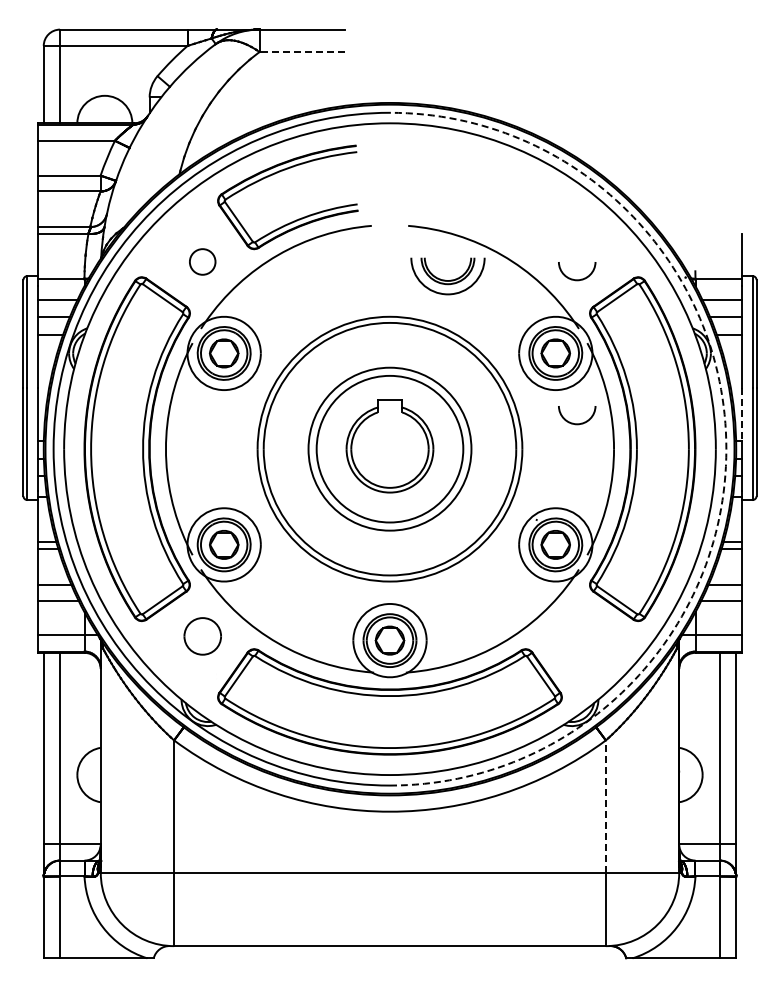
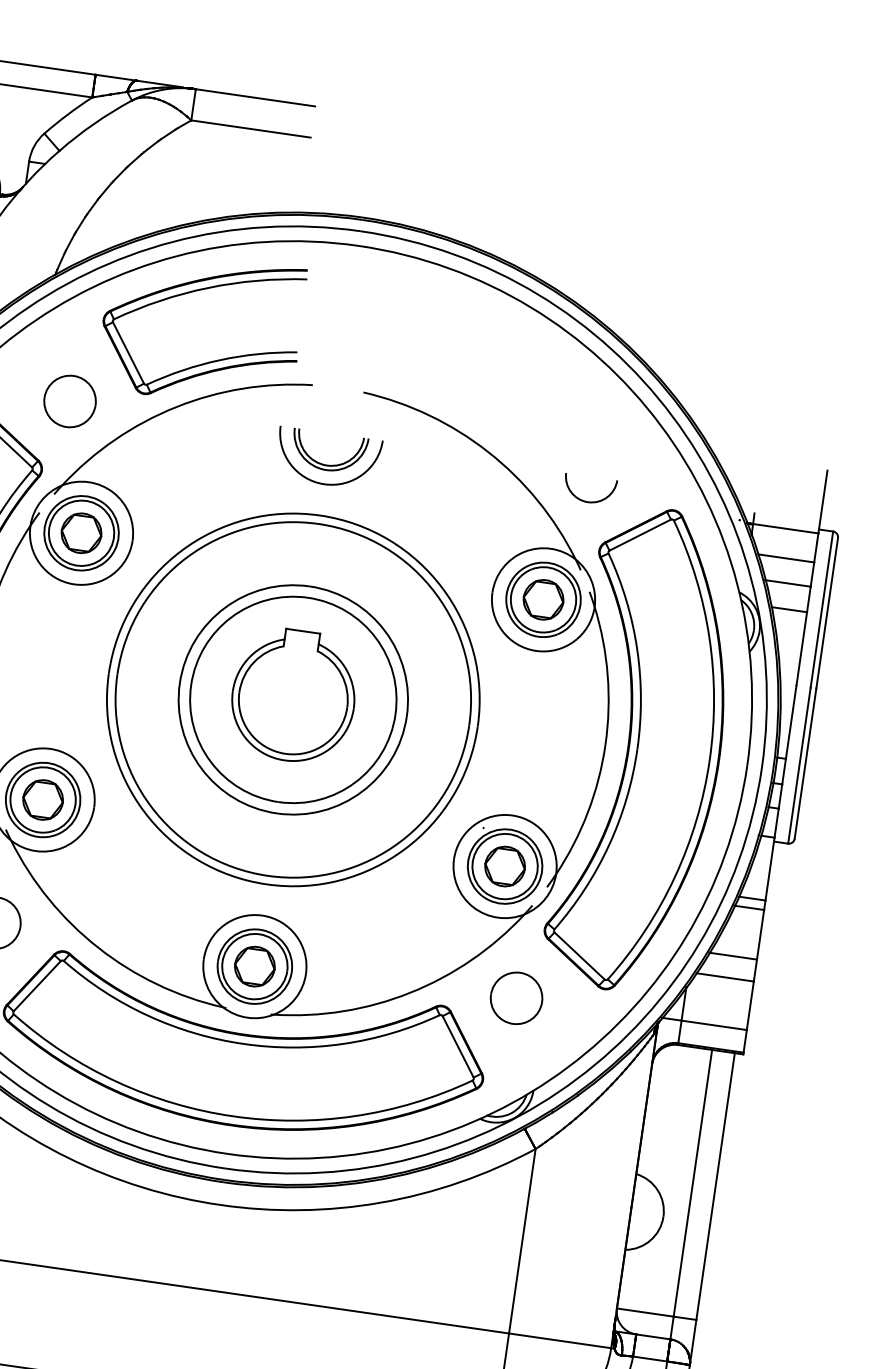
line: (302, 52) -> (251, 129), dashed -> solid
part: (202, 261) -> (69, 400), size x1.43
part: (447, 276) -> (327, 459), moved
line: (742, 414) -> (791, 722), dashed -> solid
arc: (577, 423) -> (559, 701), removed
arc: (726, 449) -> (762, 767), dashed -> solid
part: (577, 636) -> (516, 998), added
line: (605, 806) -> (521, 1241), dashed -> solid

